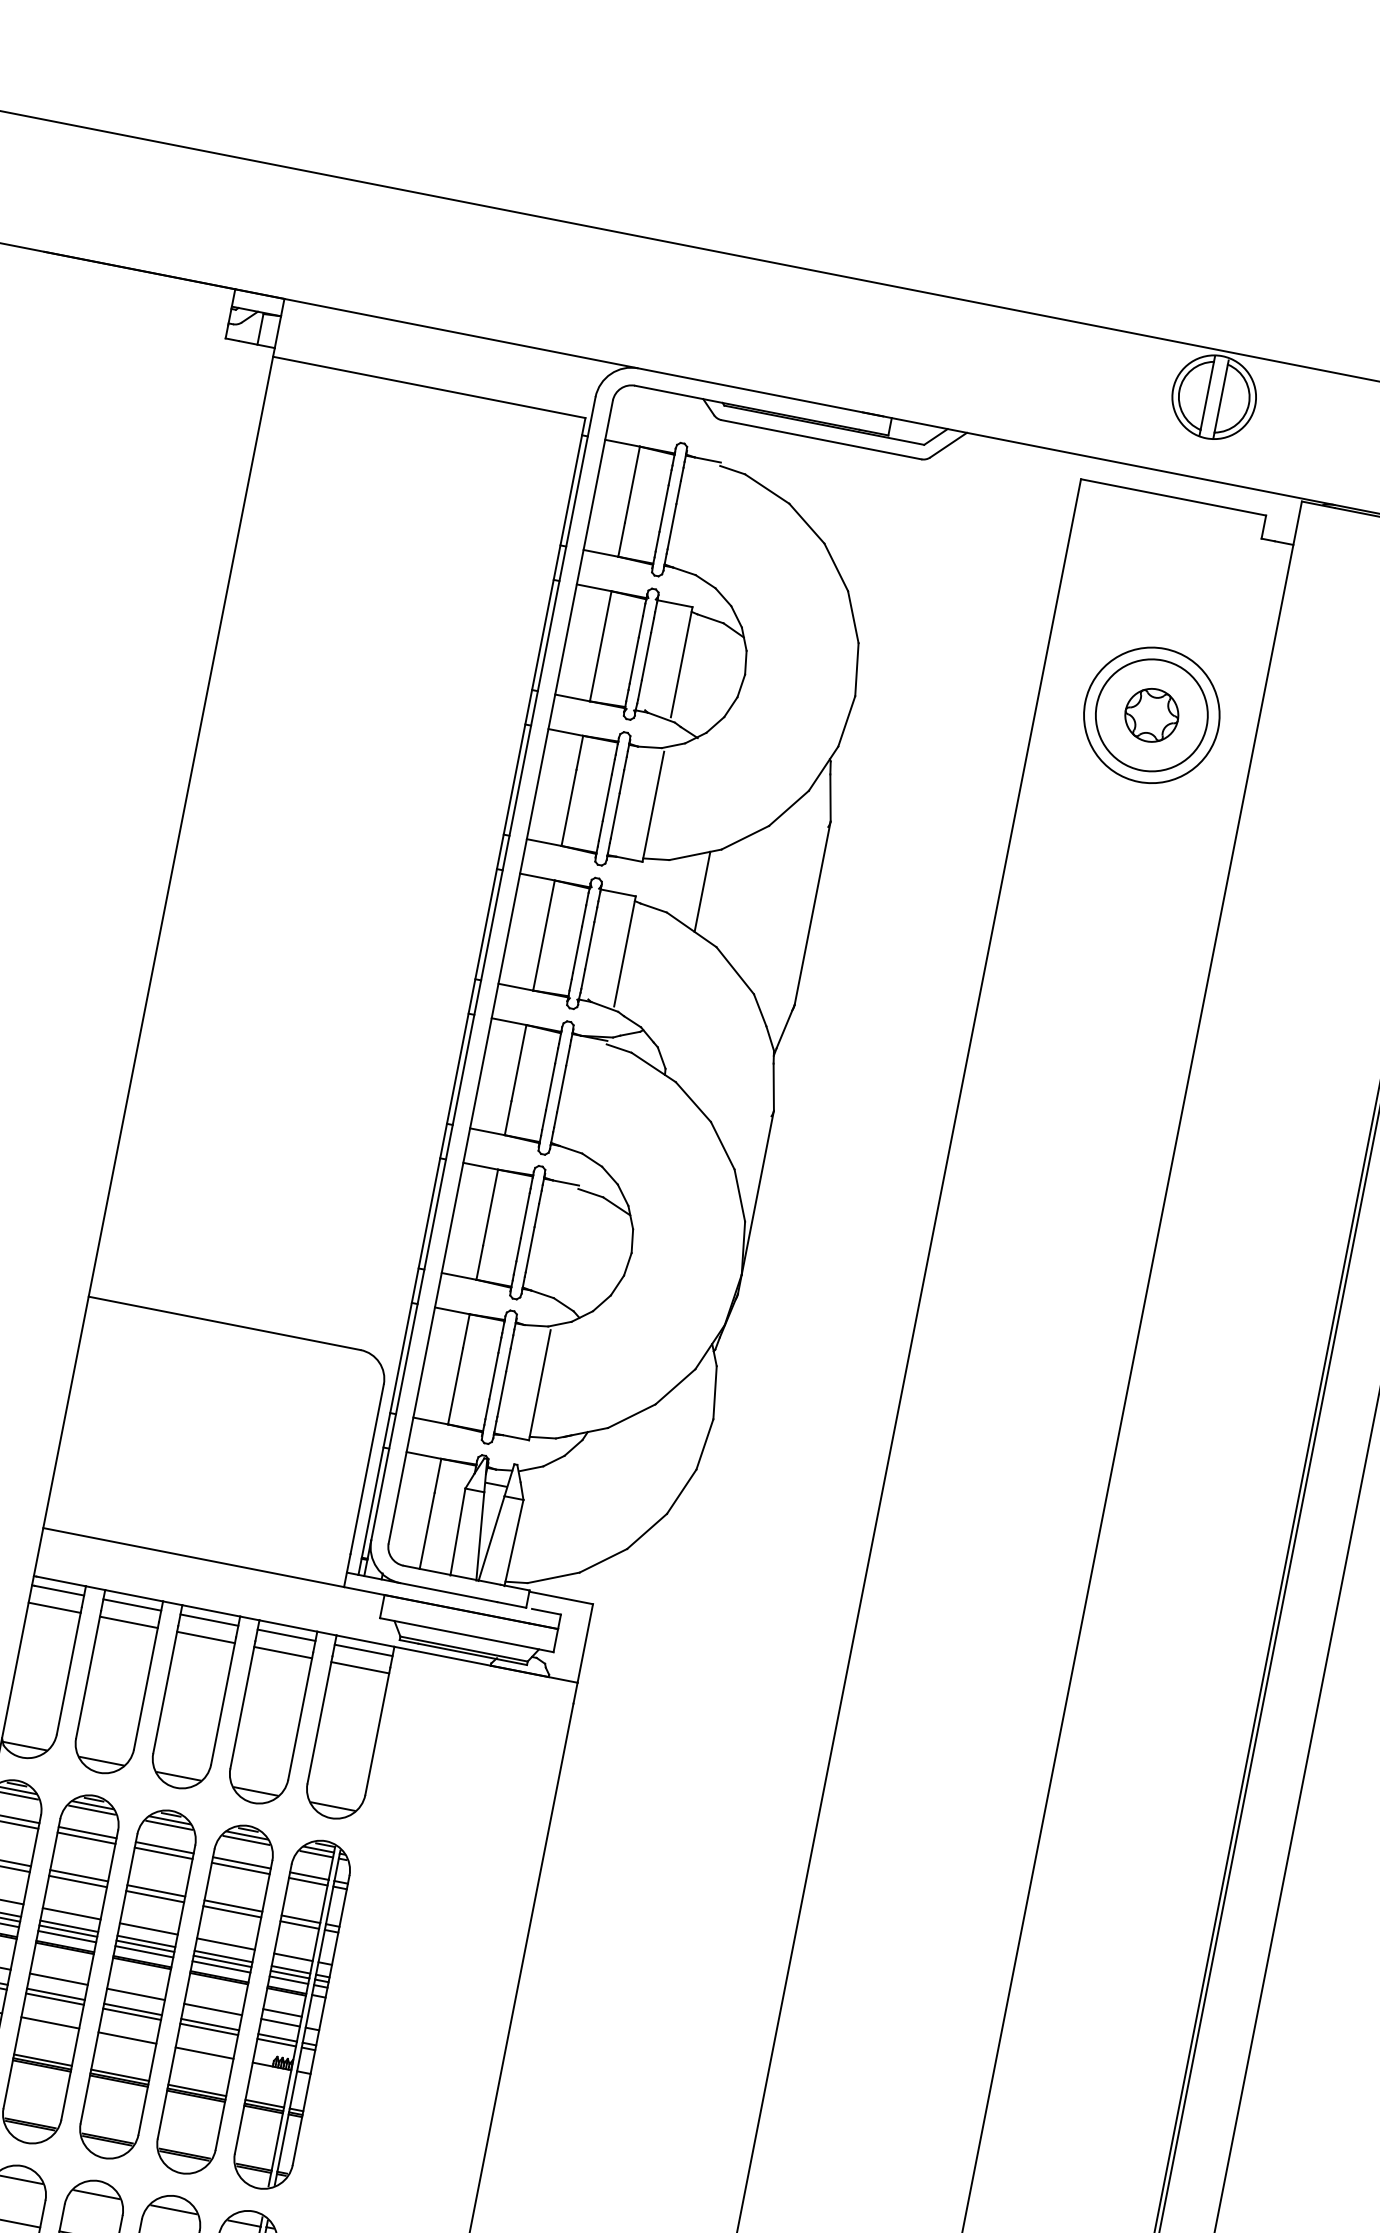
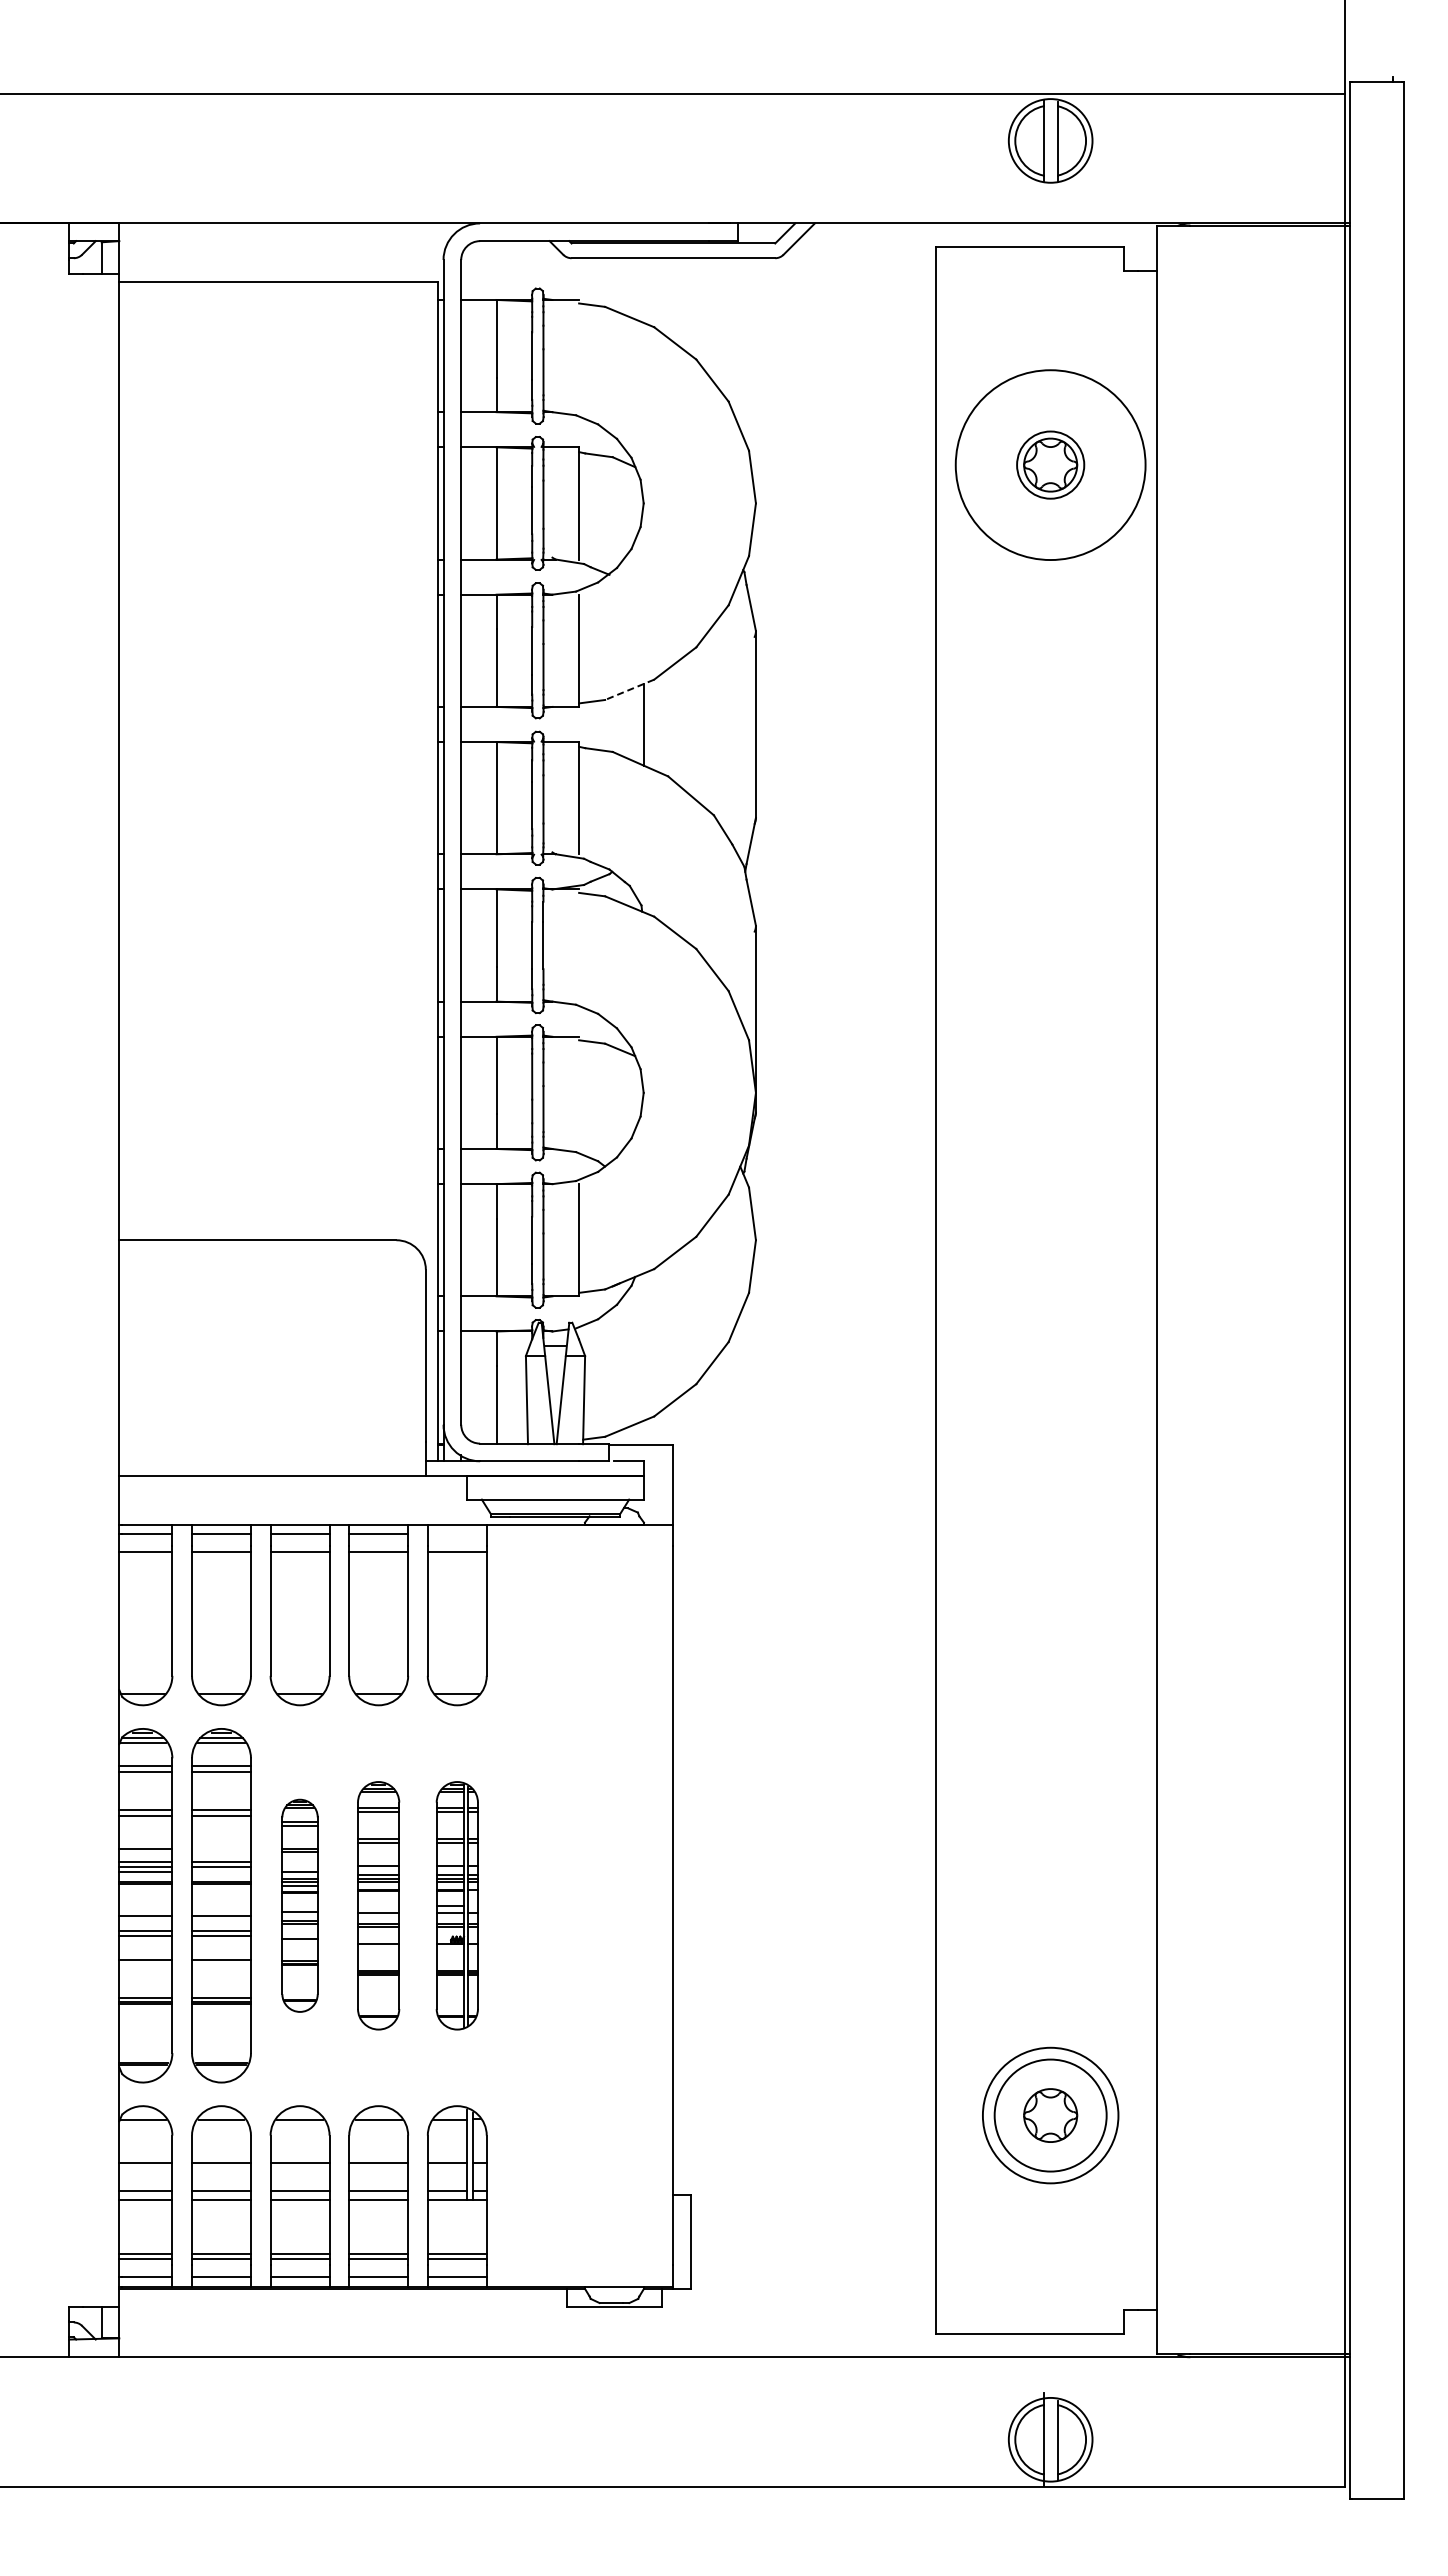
circle: (1151, 714) -> (1050, 464), size x1.4
circle: (1151, 715) -> (1050, 465), size x0.6
line: (695, 854) -> (629, 689), solid -> dashed
line: (362, 1650) -> (456, 1534), removed
line: (71, 1914) -> (221, 1849), removed
line: (67, 1936) -> (221, 1872), removed
part: (137, 1984) -> (299, 1905), size x0.6
part: (214, 1999) -> (378, 1905), size x0.7
part: (292, 2014) -> (457, 1905), size x0.7

